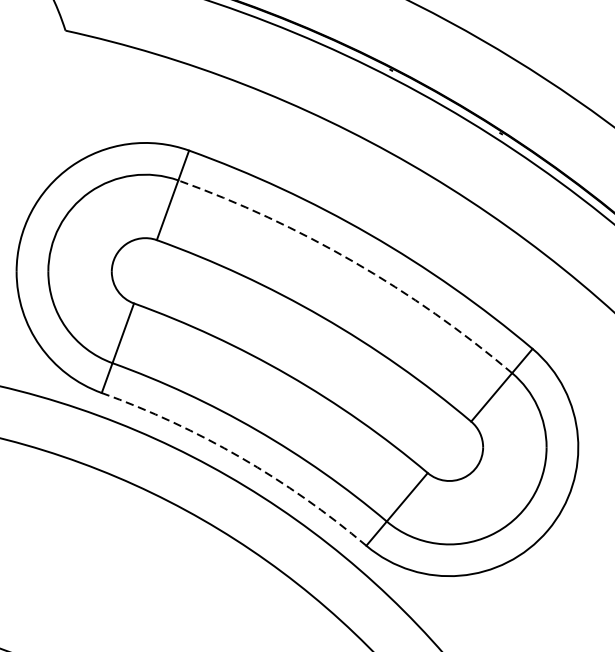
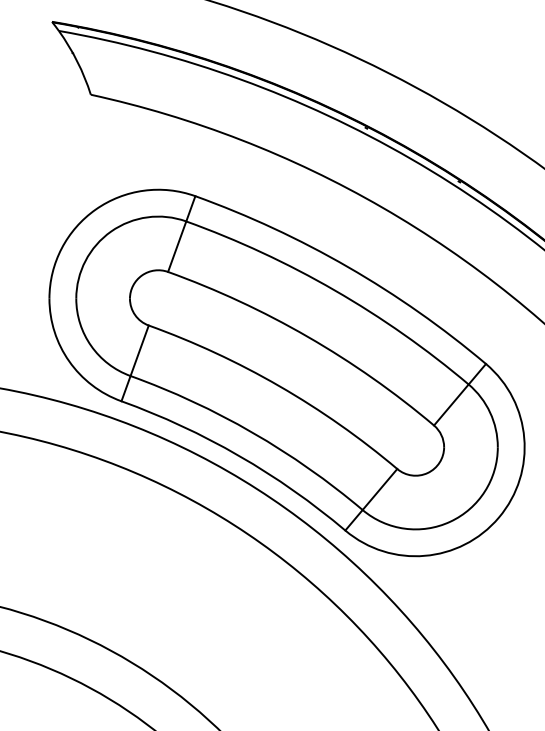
arc: (353, 262) -> (334, 290), dashed -> solid
arc: (241, 457) -> (239, 455), dashed -> solid

